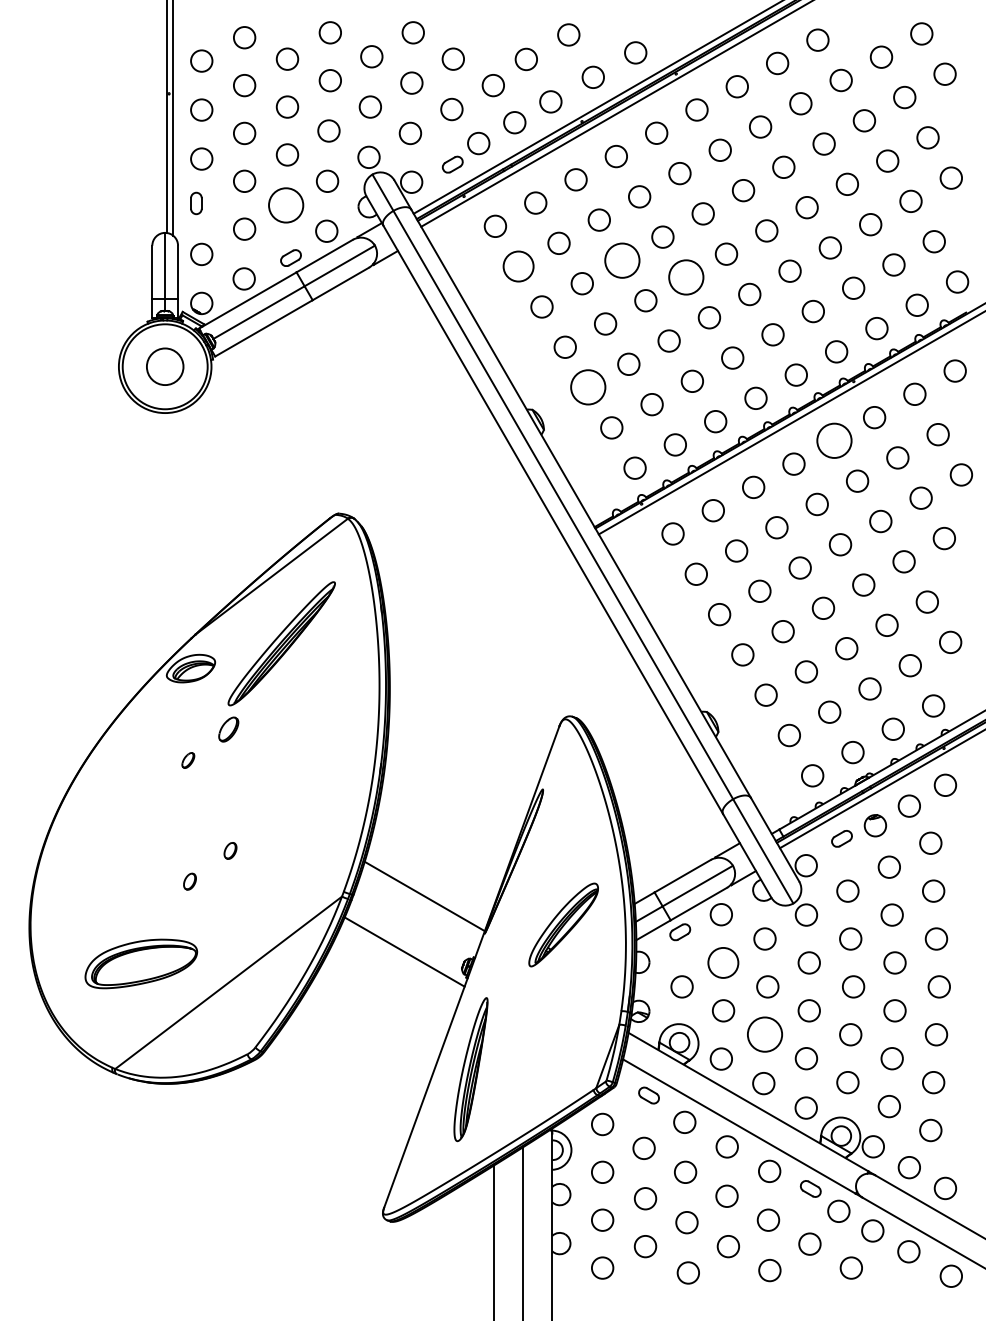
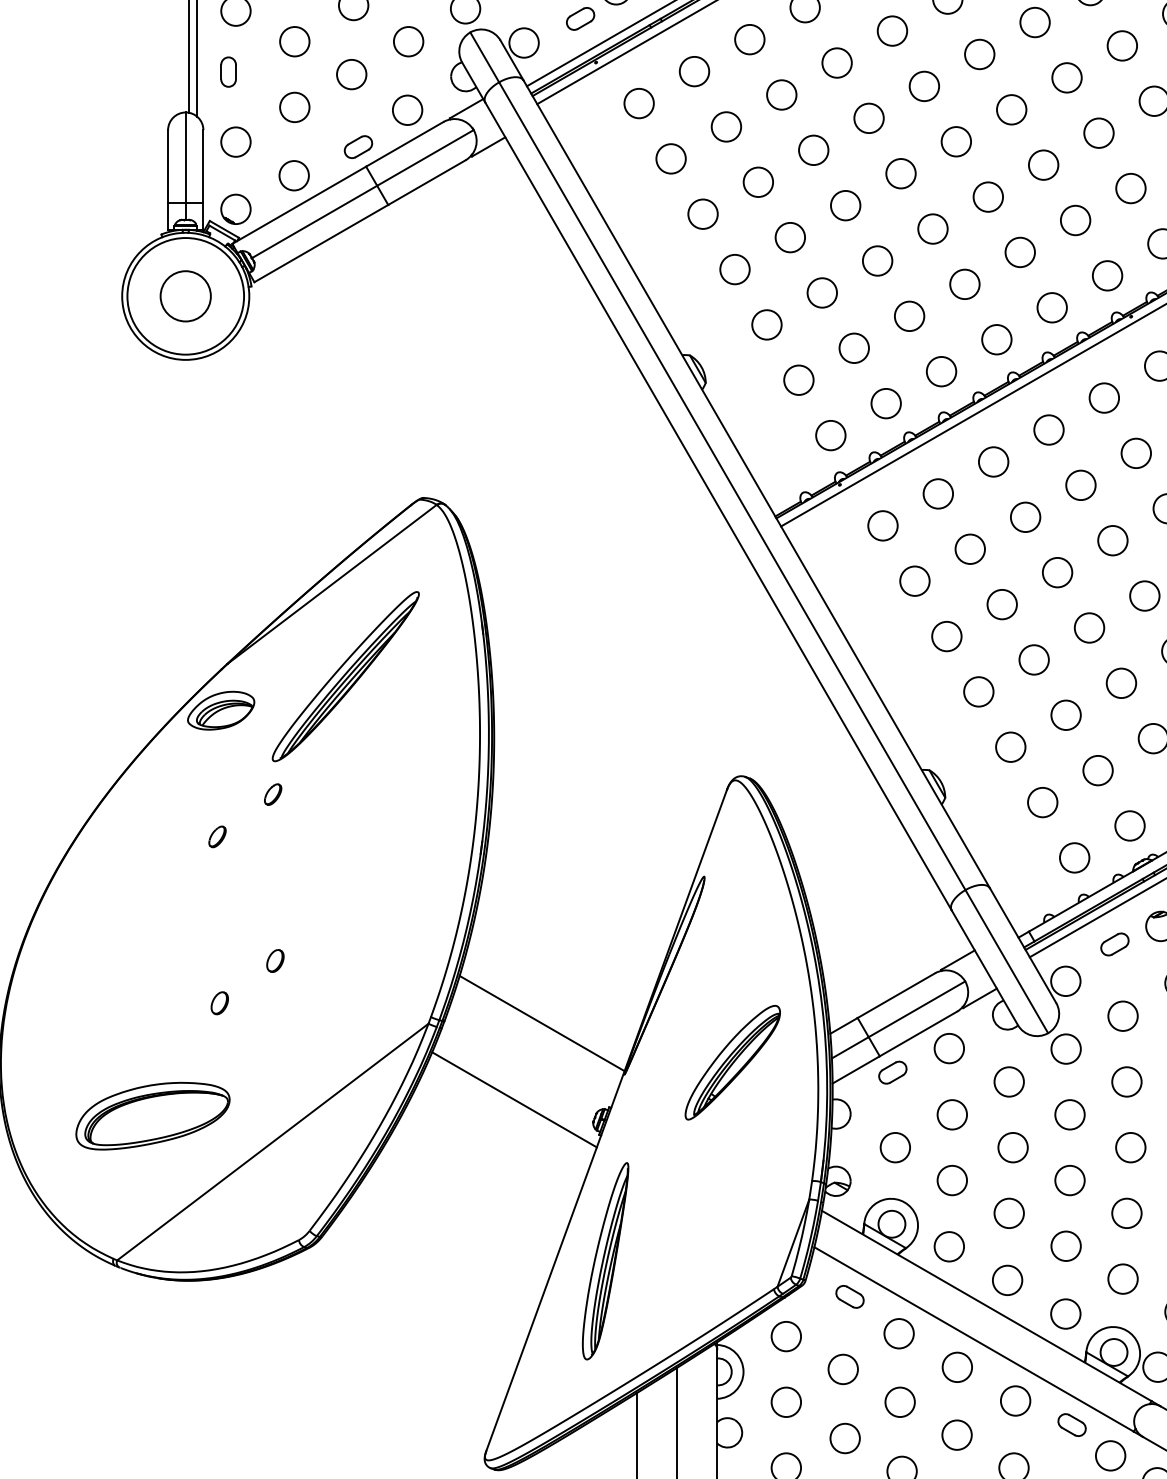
circle: (285, 204) -> (350, 73), size x0.62
circle: (622, 259) -> (813, 149), size x0.62
circle: (518, 266) -> (670, 158), size x0.71
circle: (685, 277) -> (900, 173), size x0.62
circle: (588, 387) -> (766, 324), size x0.62
circle: (833, 440) -> (1103, 397), size x0.62
part: (228, 729) -> (272, 794), size x0.62
circle: (723, 962) -> (952, 1114), size x0.71
circle: (764, 1034) -> (1008, 1213), size x0.62

